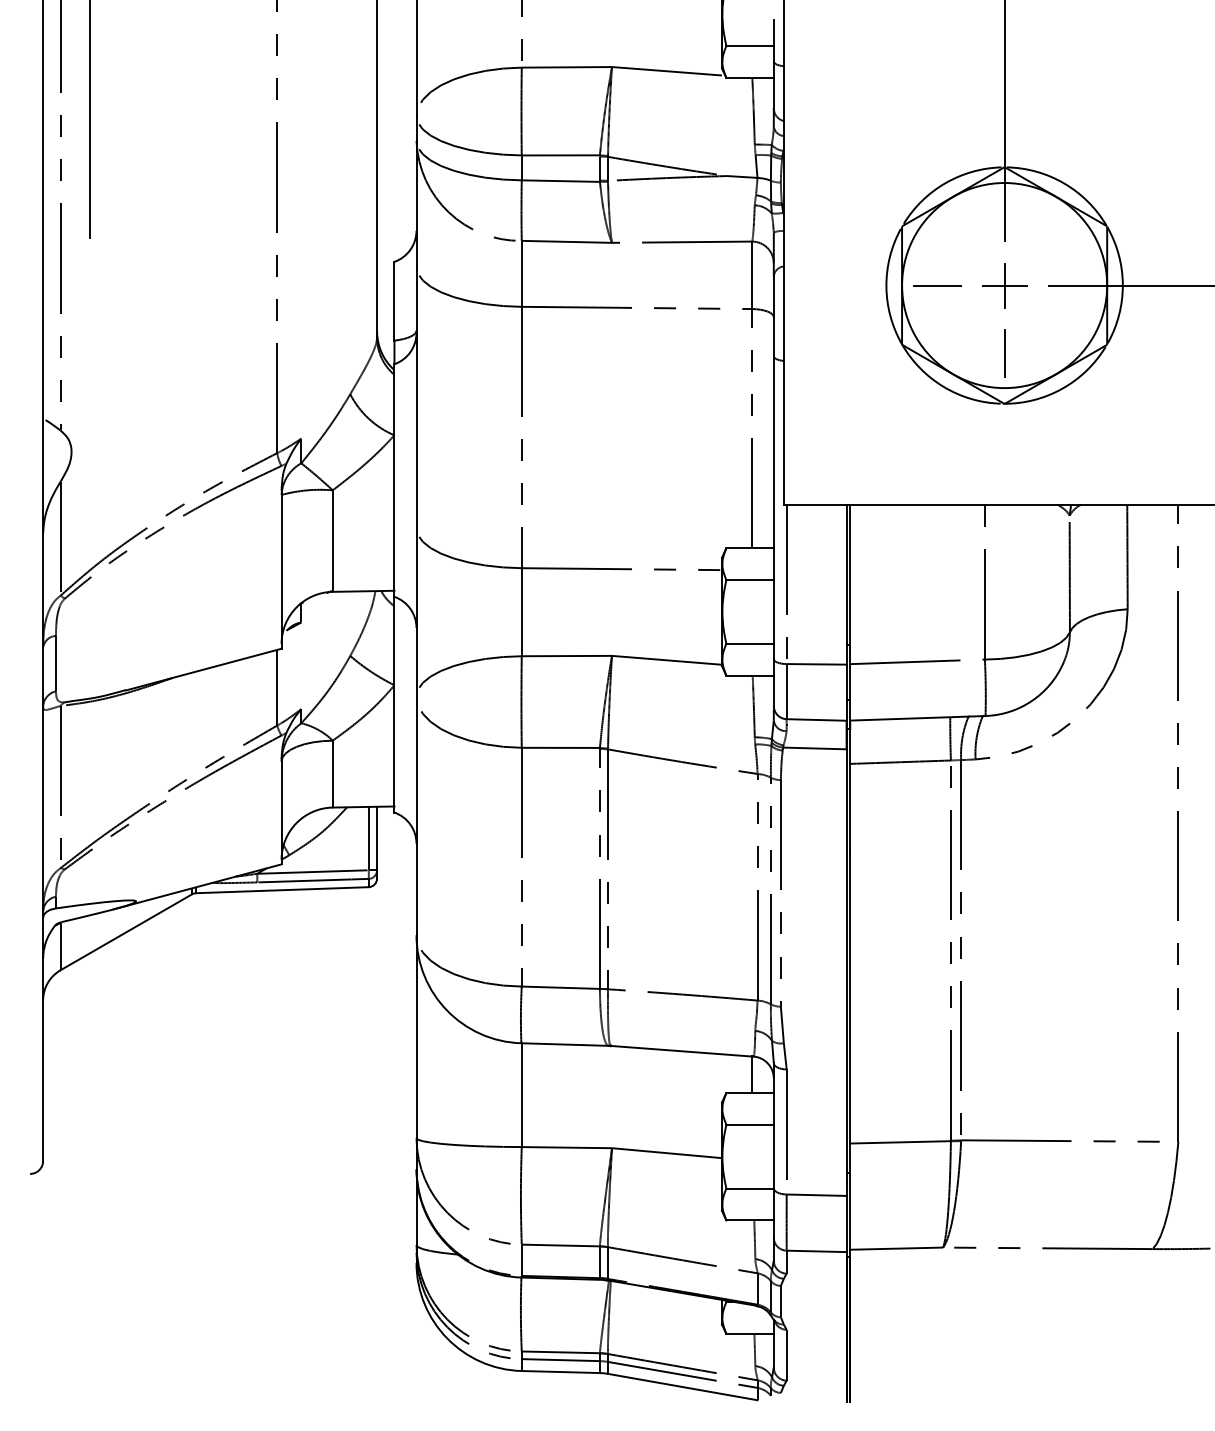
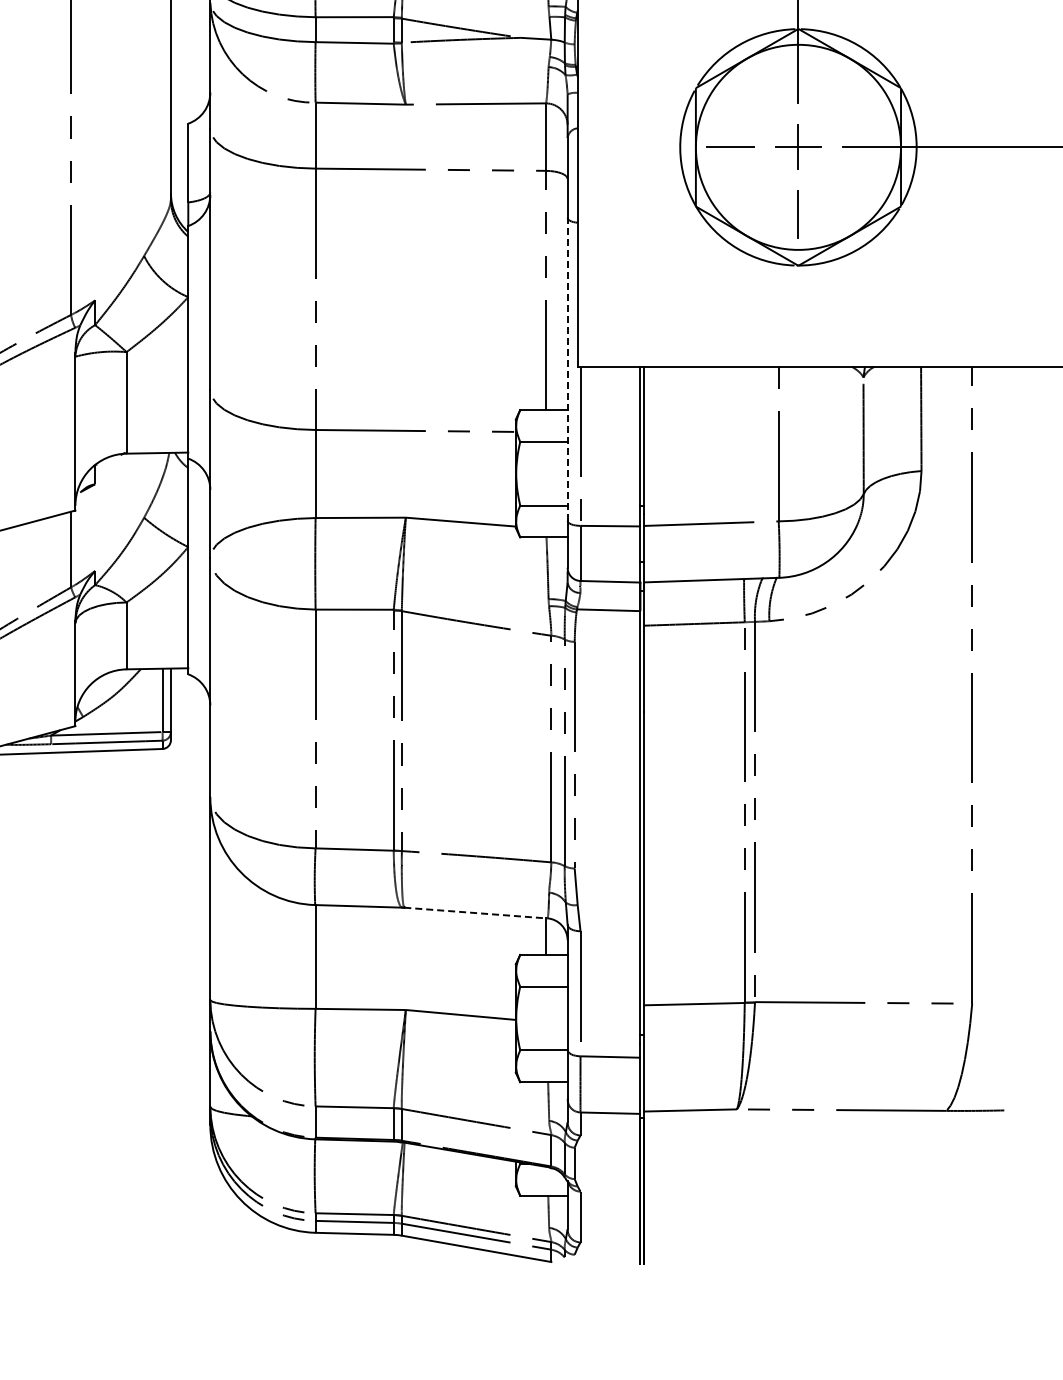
line: (773, 507) -> (567, 369), solid -> dashed
line: (682, 1051) -> (476, 913), solid -> dashed

